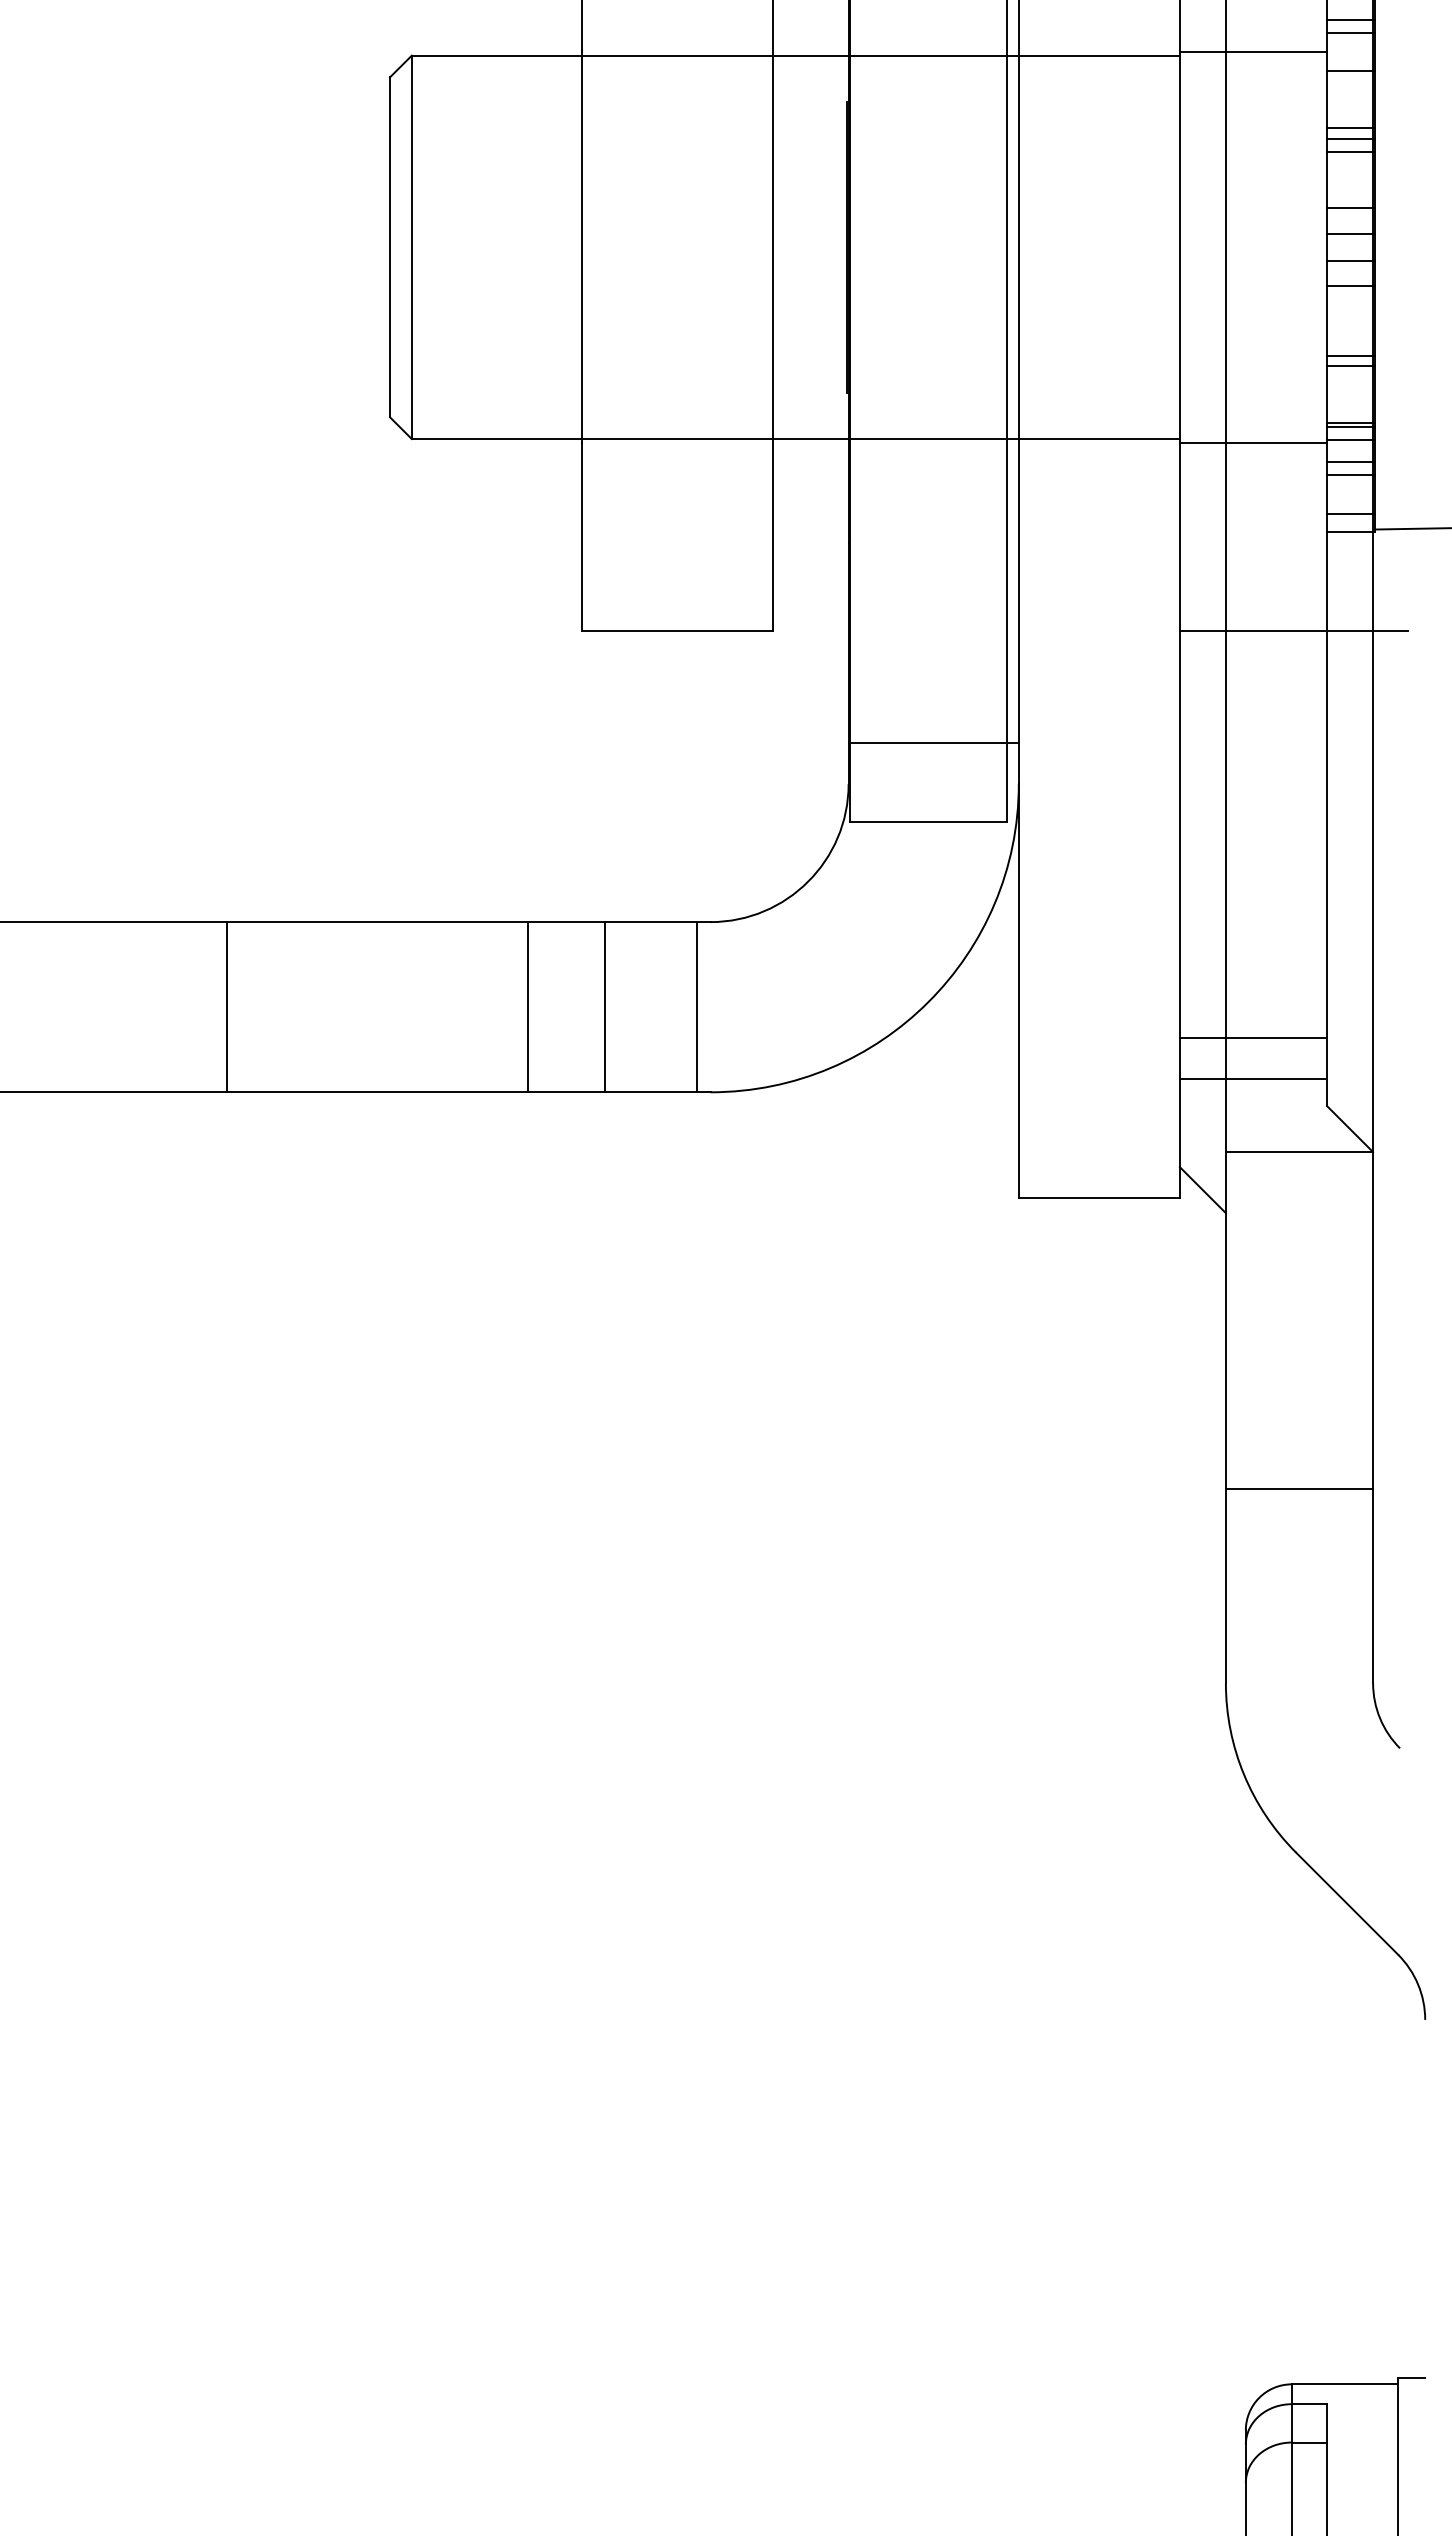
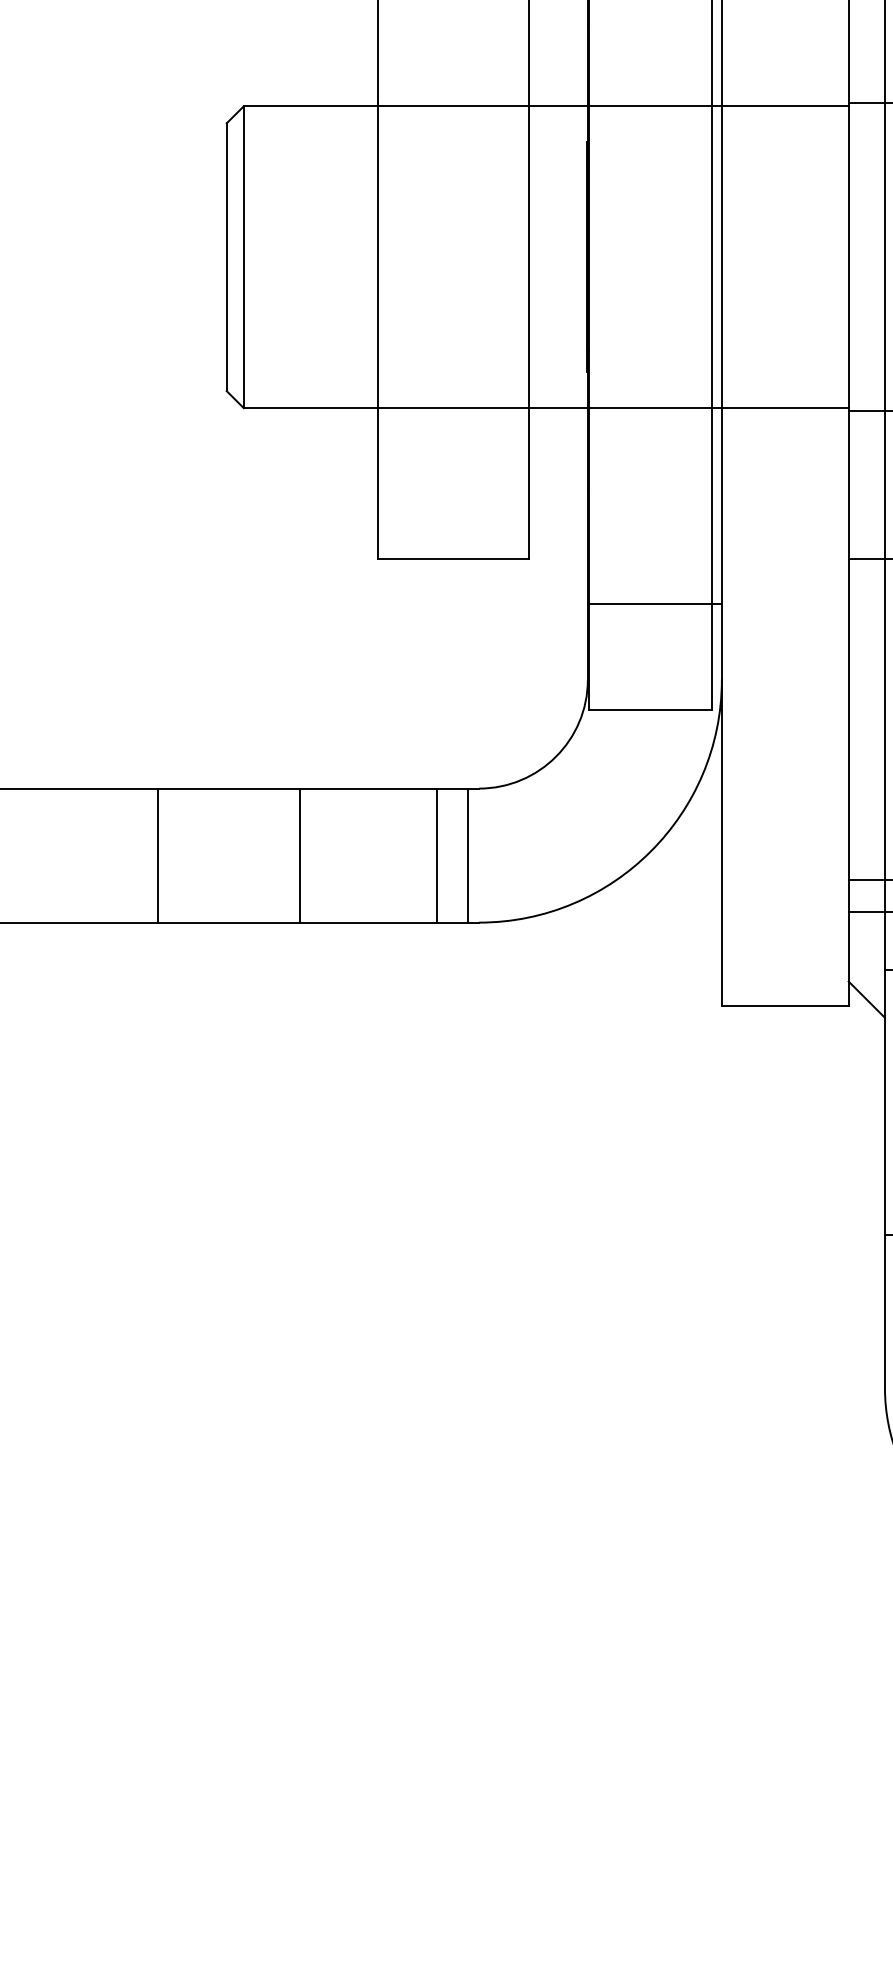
line: (933, 742) -> (654, 603), moved
line: (226, 1007) -> (157, 855), moved
line: (528, 1007) -> (300, 855), moved
line: (604, 1007) -> (436, 855), moved

